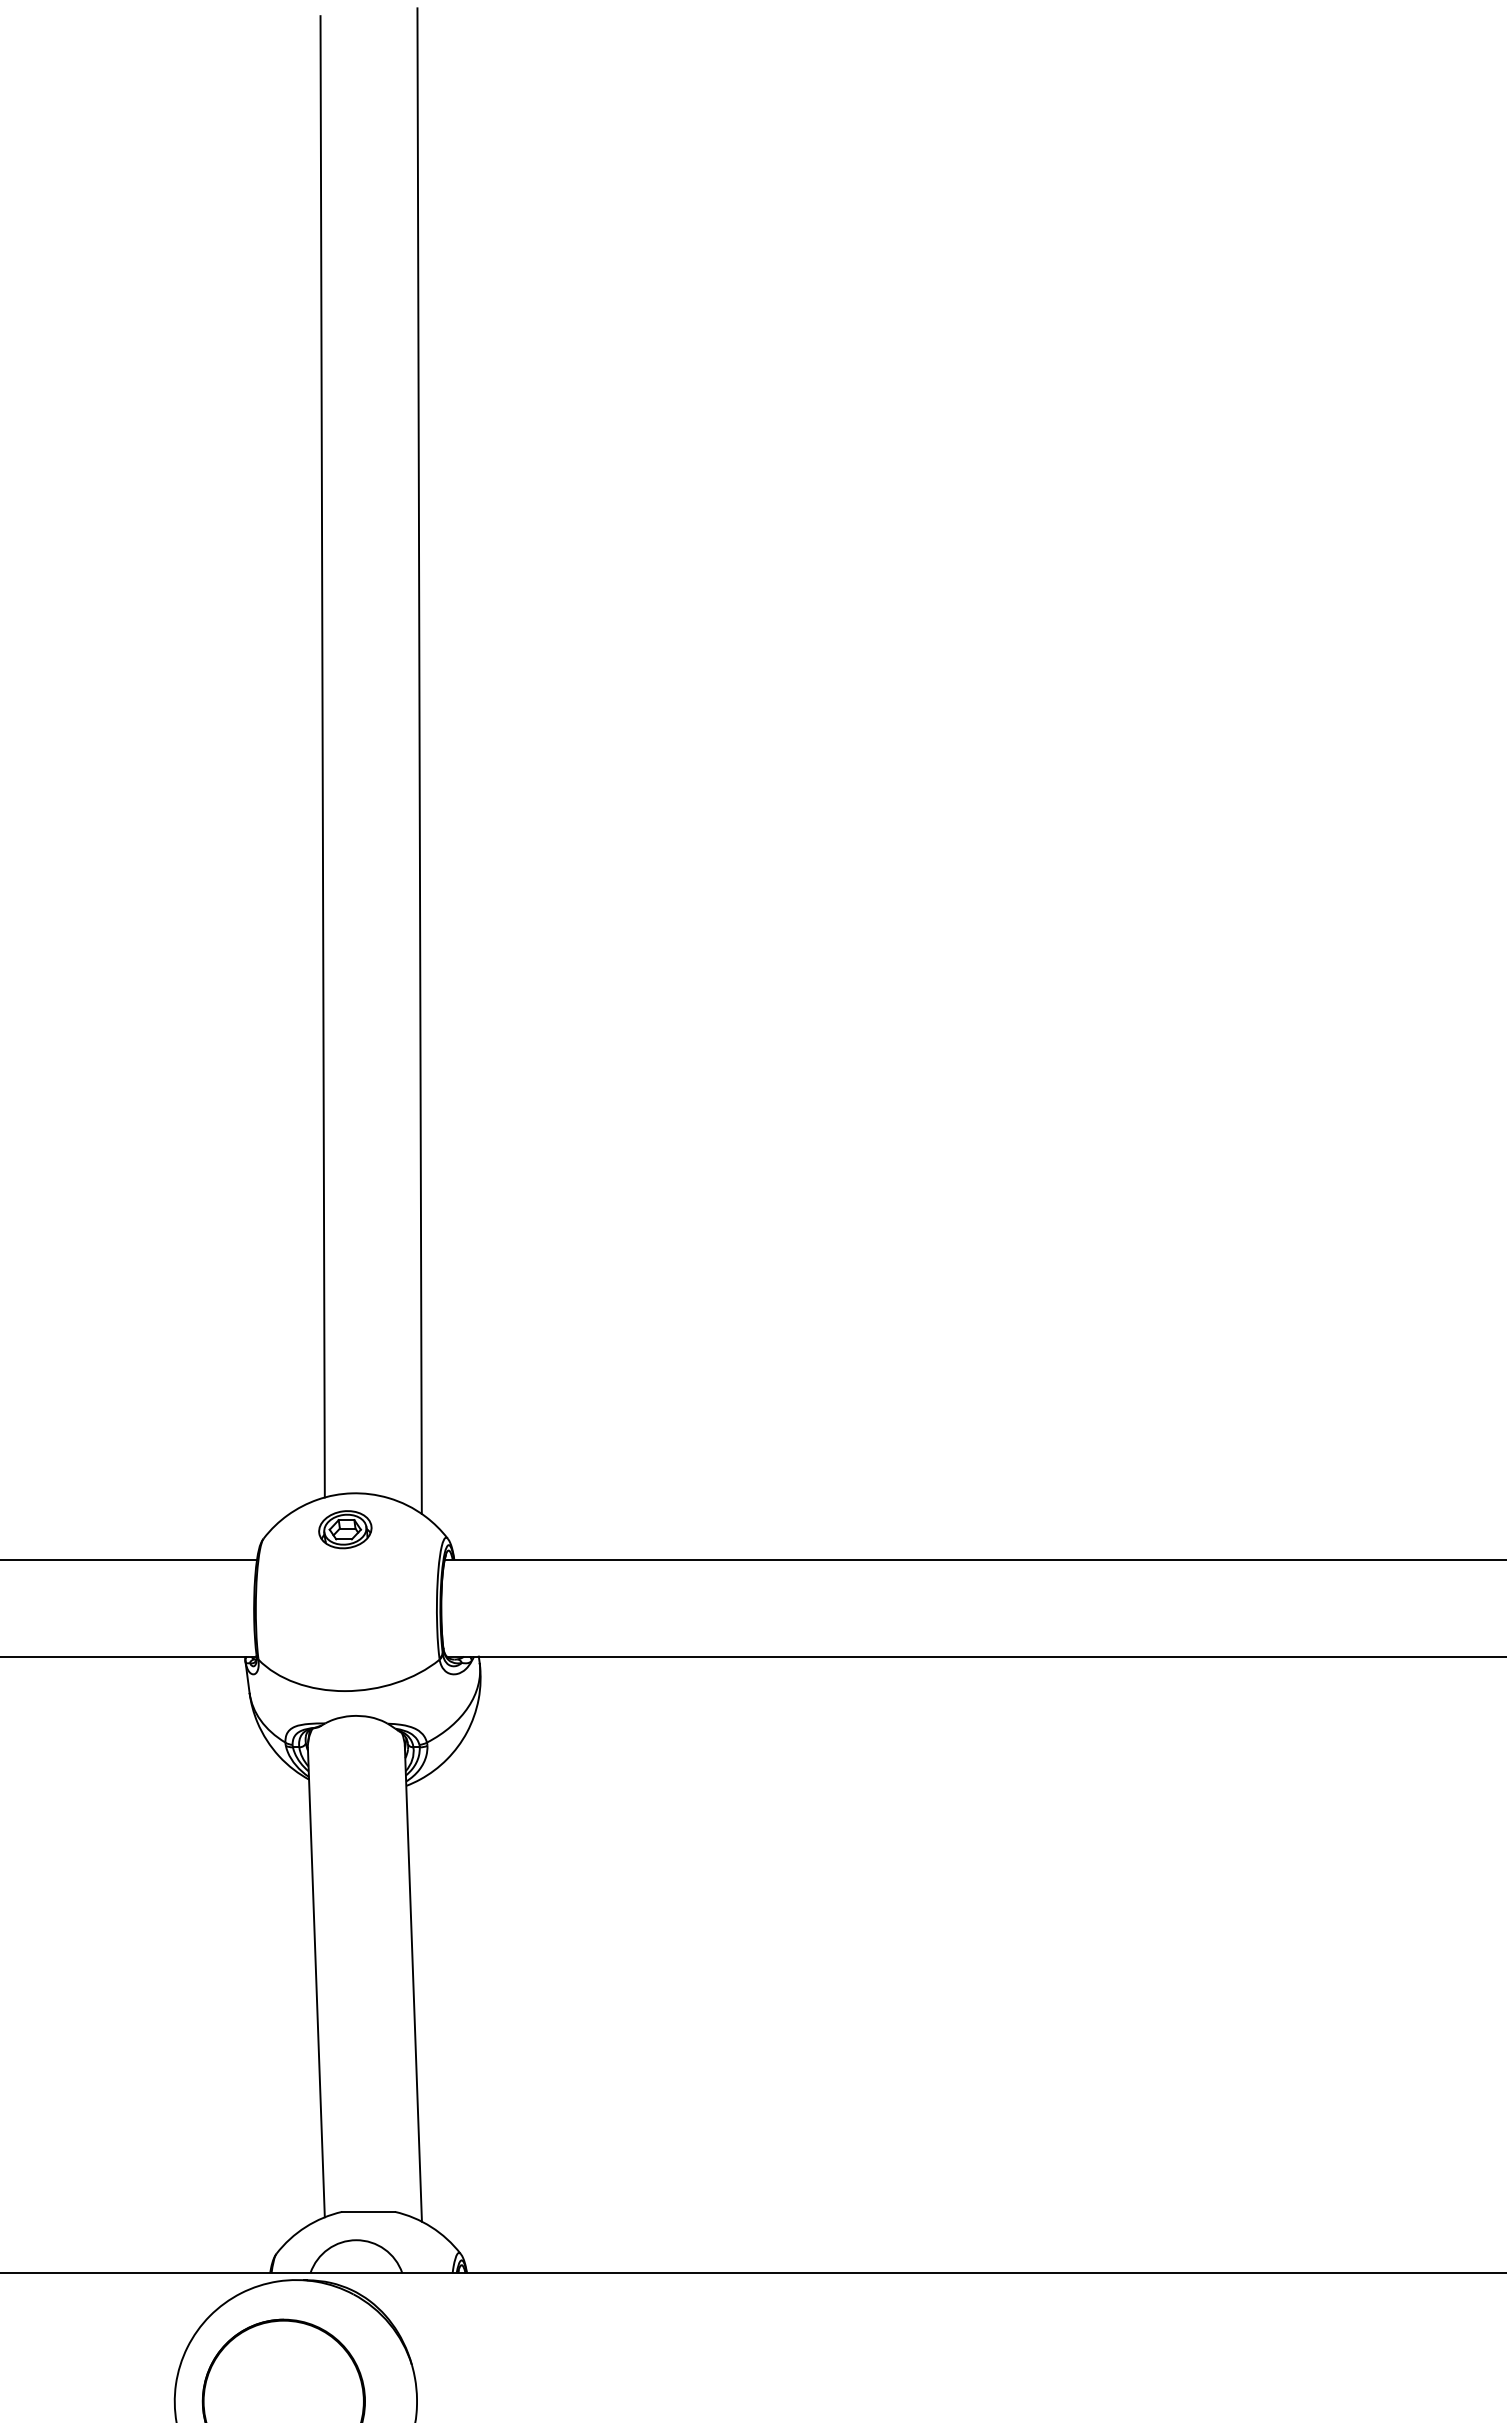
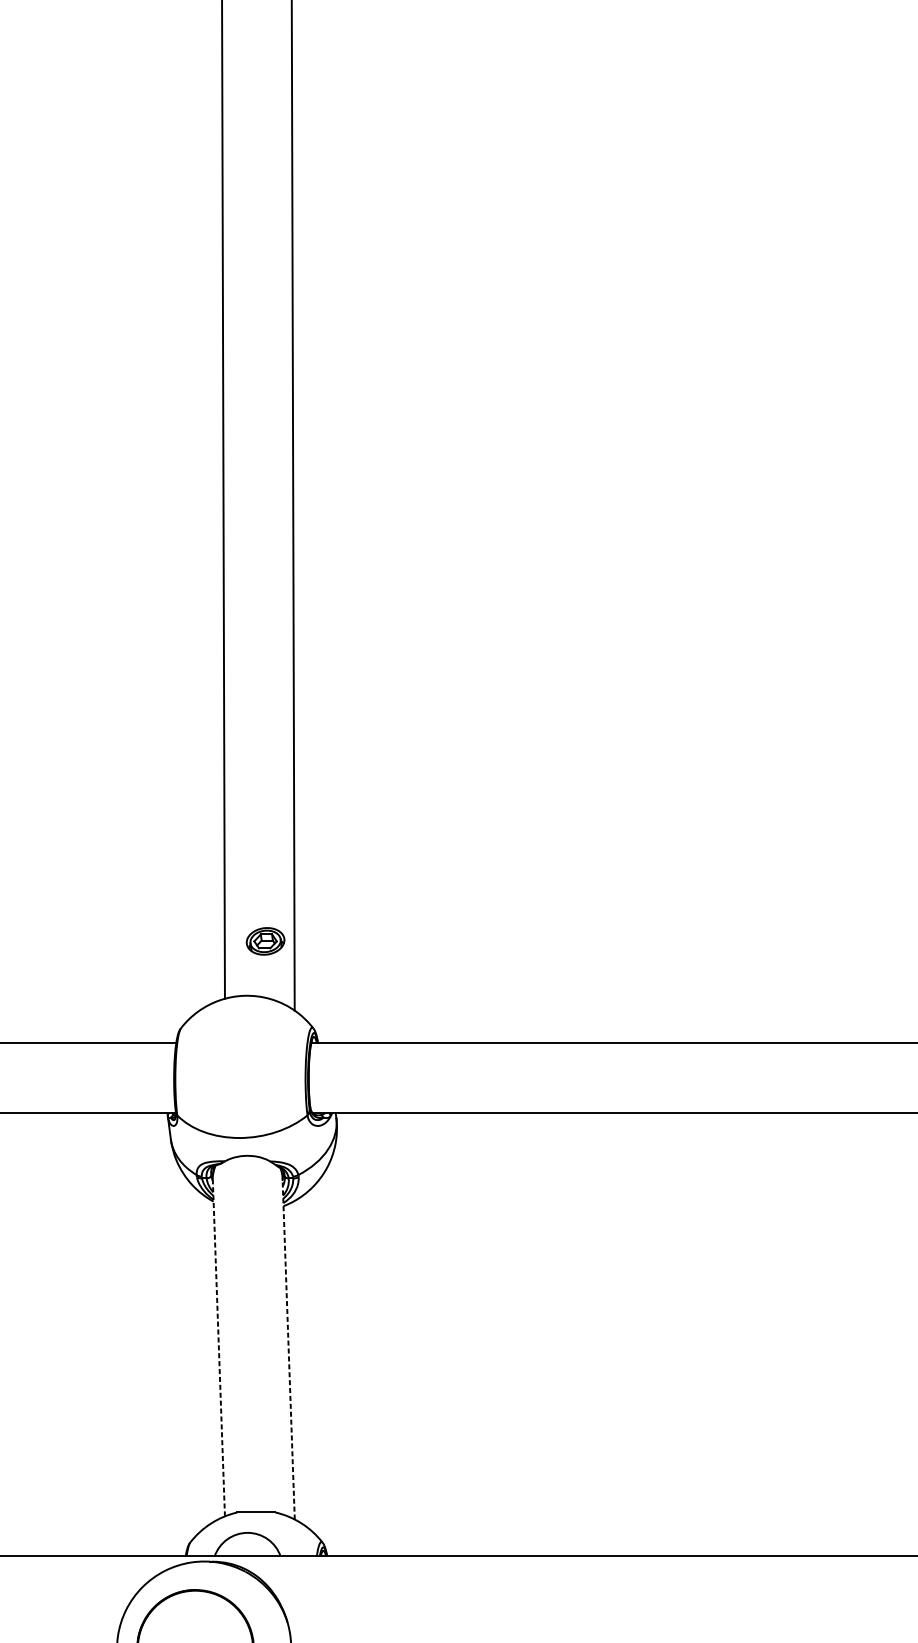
part: (345, 1529) -> (265, 941), moved
line: (316, 1982) -> (218, 1347), solid -> dashed
line: (413, 1984) -> (288, 1348), solid -> dashed

